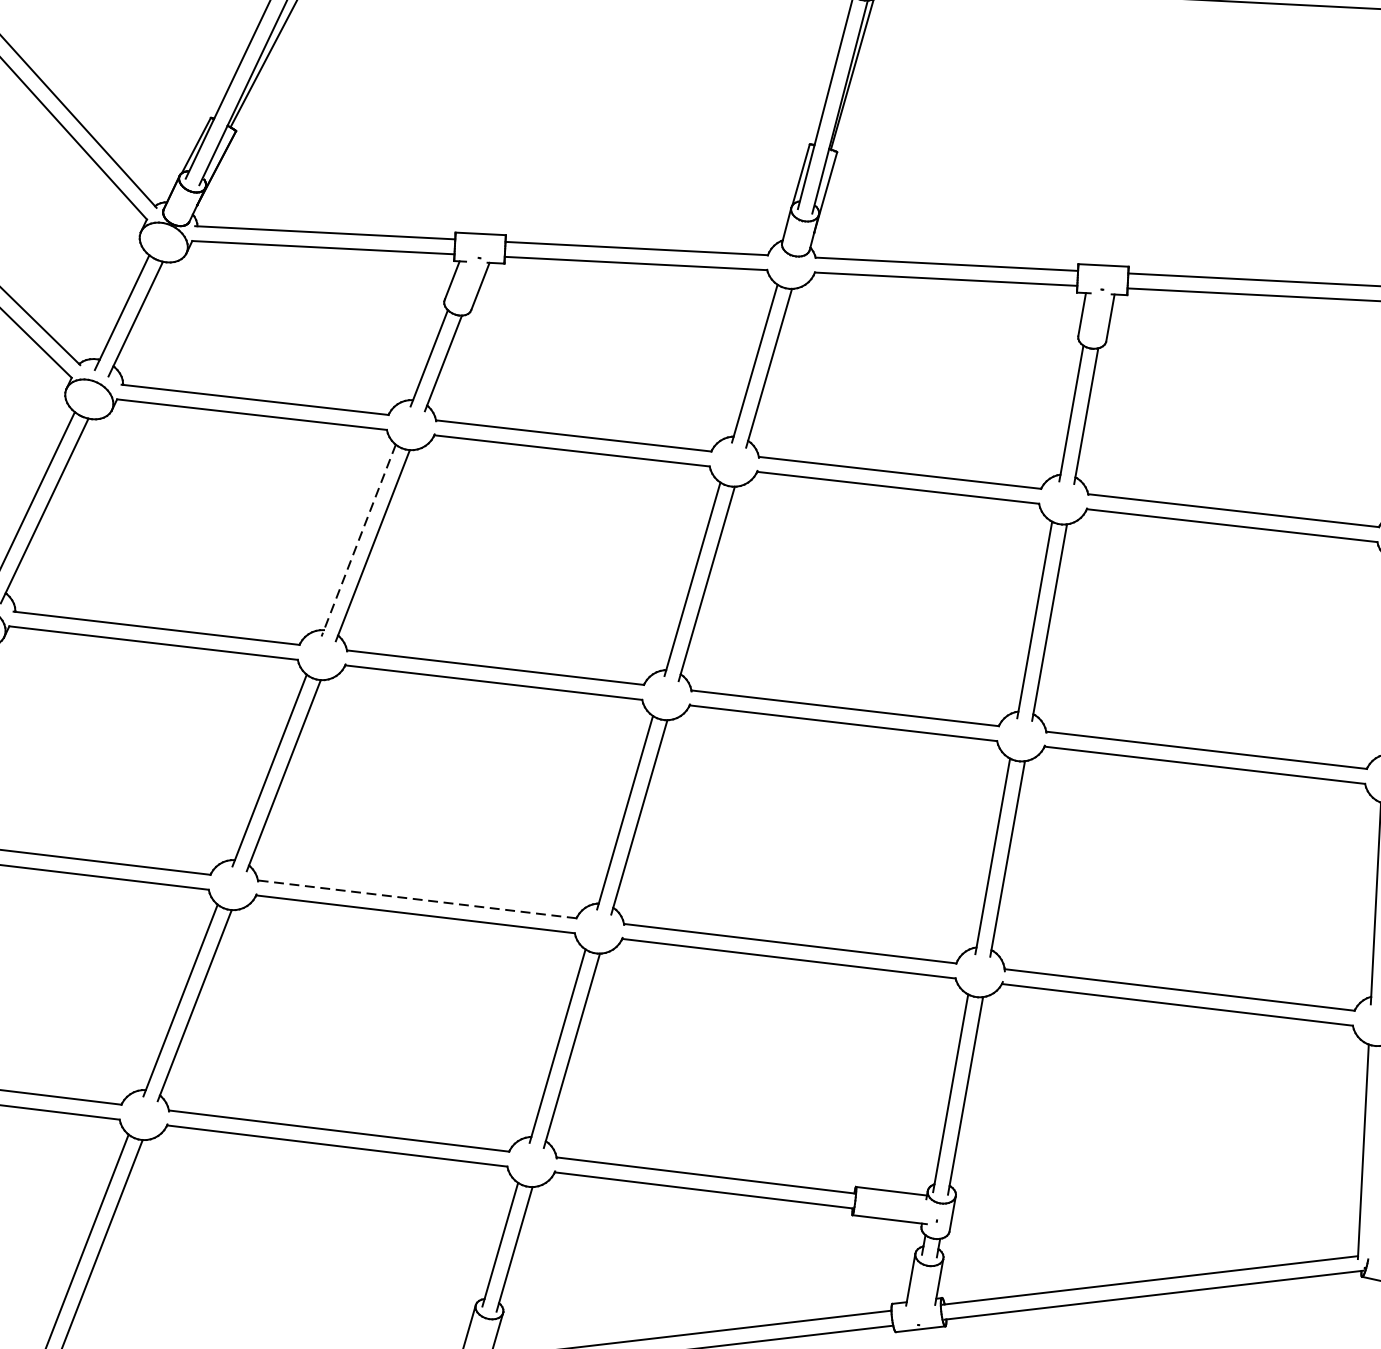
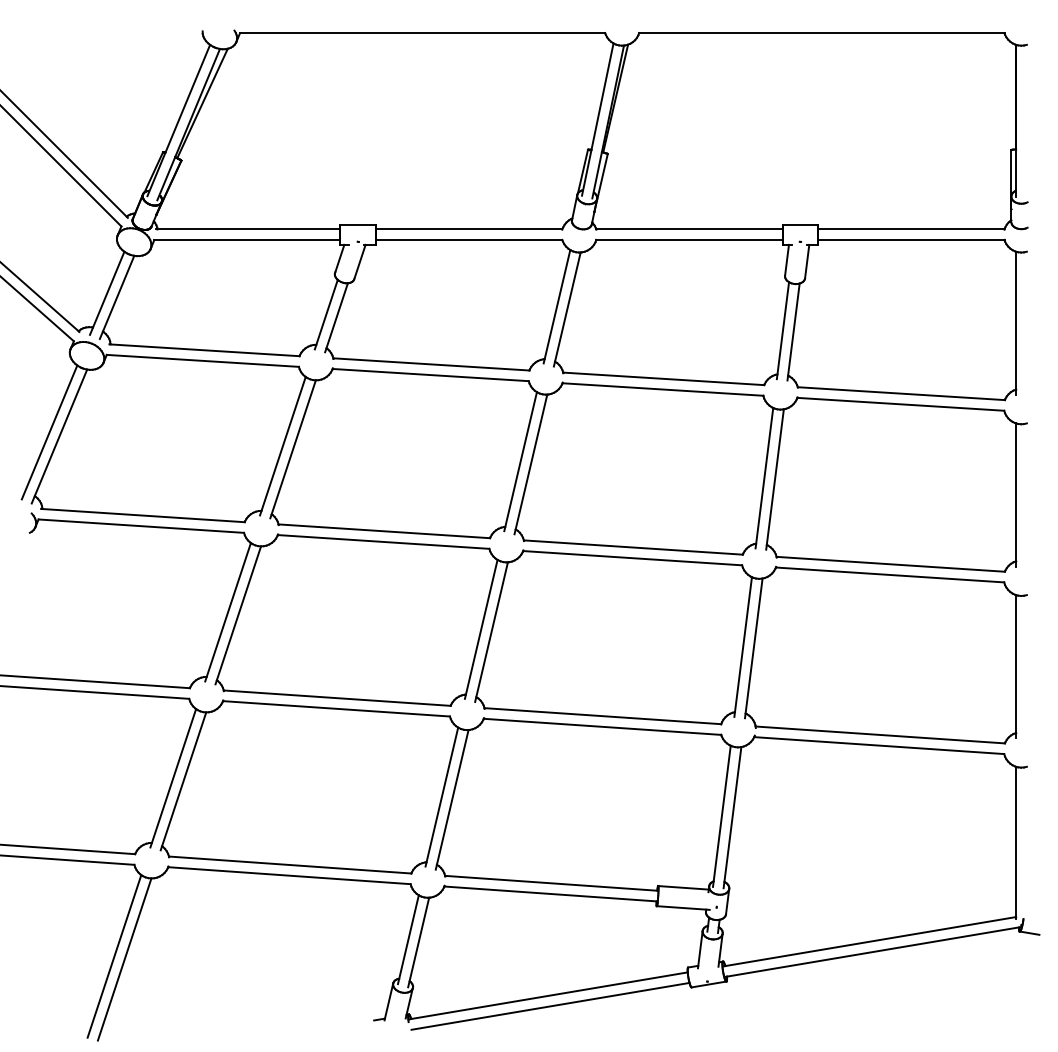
line: (358, 540) -> (282, 446), dashed -> solid
line: (417, 899) -> (337, 698), dashed -> solid

